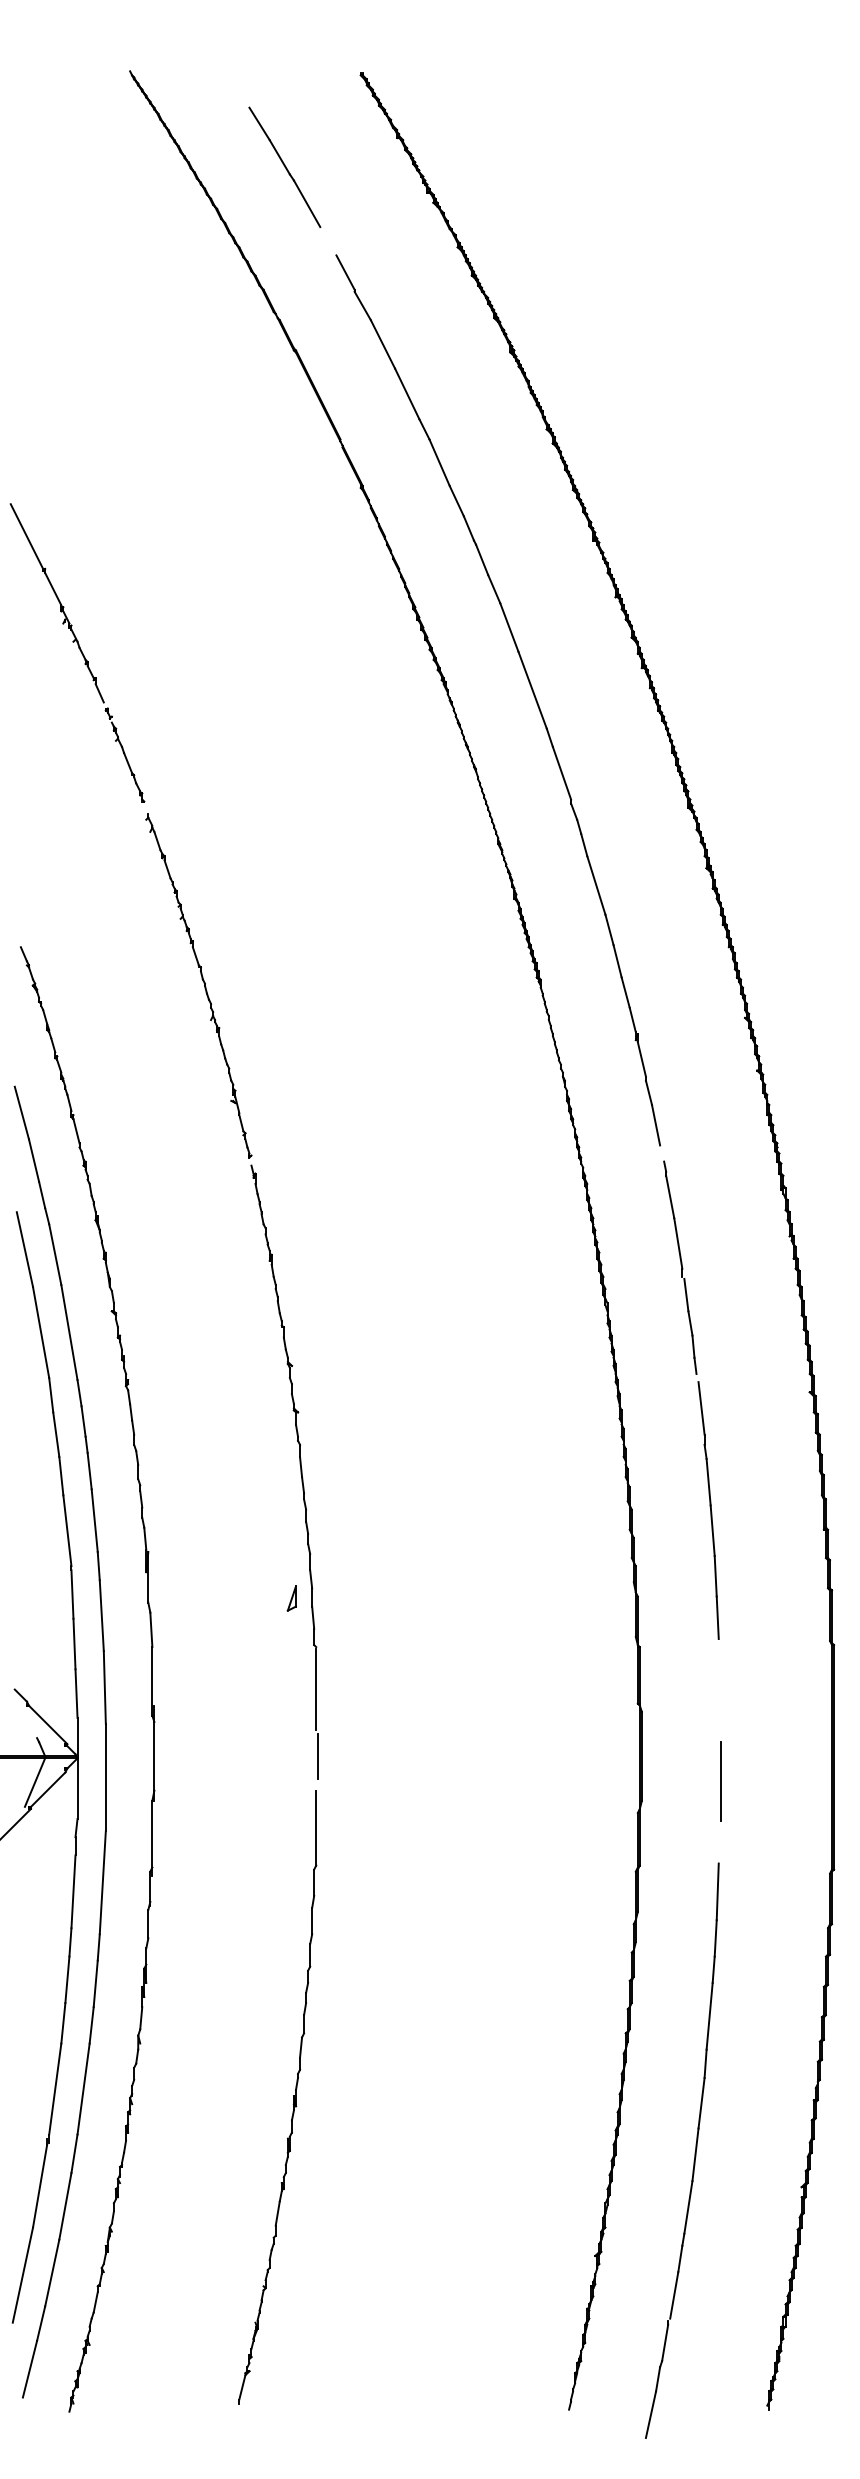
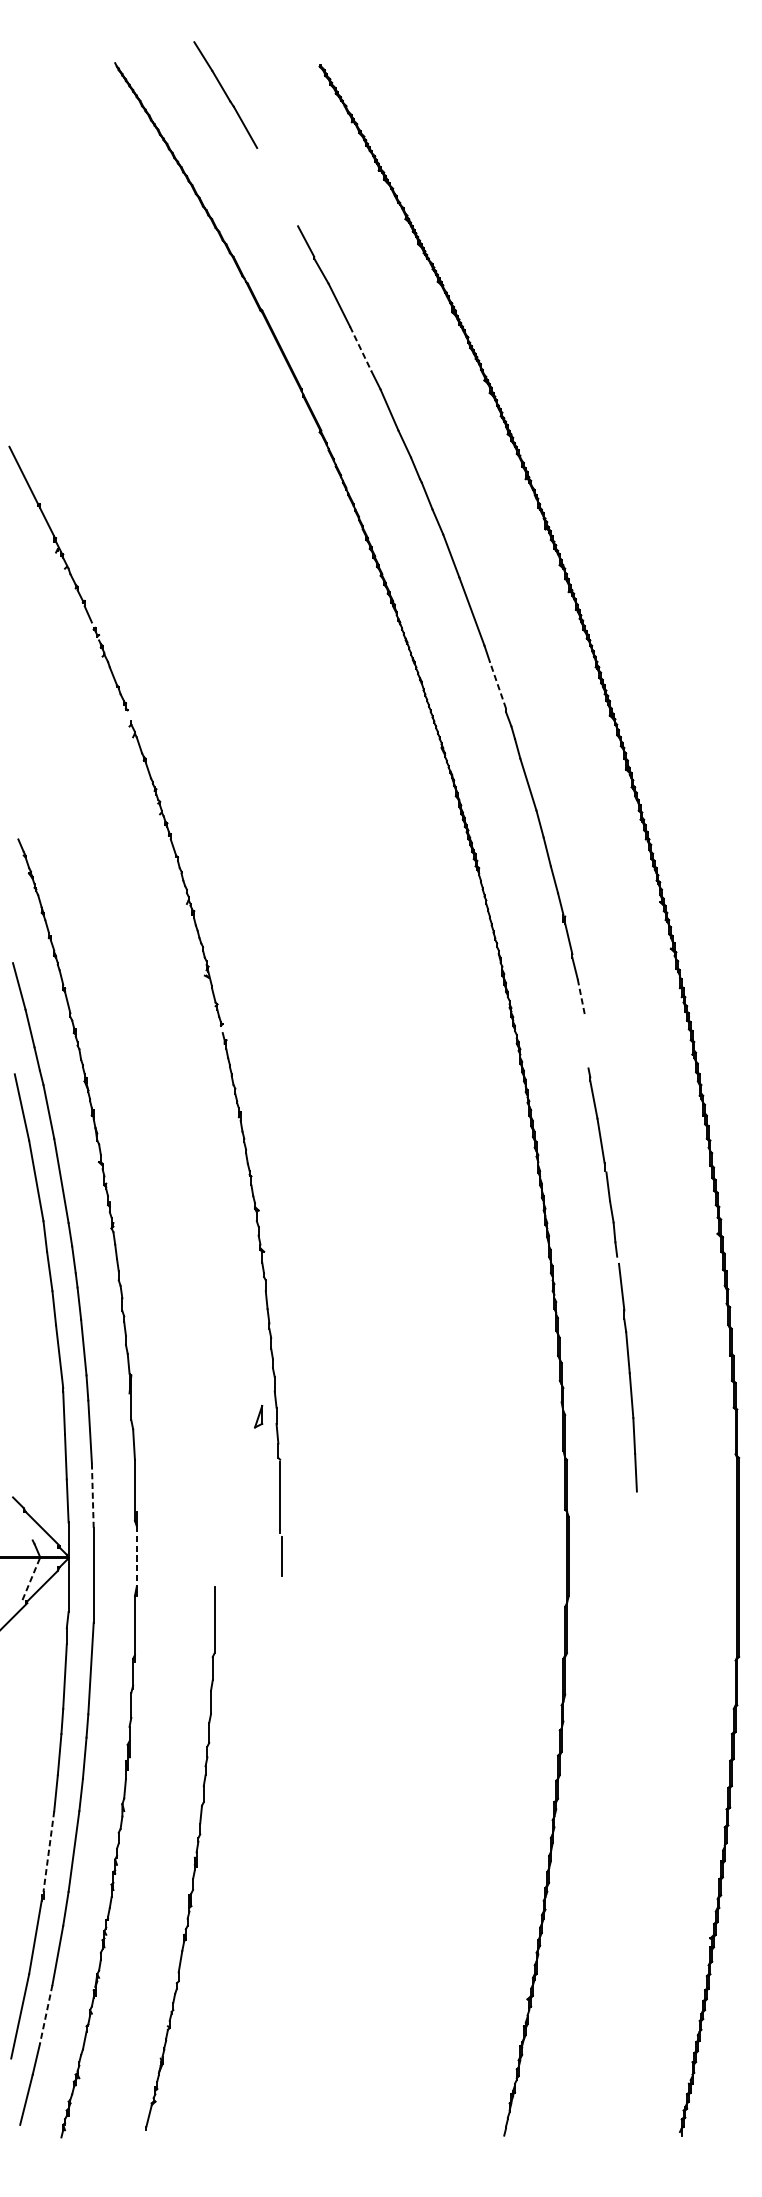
part: (284, 166) -> (225, 94), moved
line: (407, 394) -> (361, 349), solid -> dashed
line: (561, 773) -> (497, 685), solid -> dashed
line: (656, 1125) -> (581, 997), solid -> dashed
part: (699, 1399) -> (619, 1279), moved
line: (104, 1688) -> (92, 1496), solid -> dashed
line: (154, 1756) -> (136, 1556), solid -> dashed
line: (720, 1781) -> (638, 1578), removed
line: (34, 1783) -> (30, 1580), solid -> dashed
line: (55, 2089) -> (49, 1851), solid -> dashed
part: (293, 2097) -> (194, 1858), moved
part: (694, 2152) -> (615, 1907), removed
line: (52, 2273) -> (46, 2014), solid -> dashed

